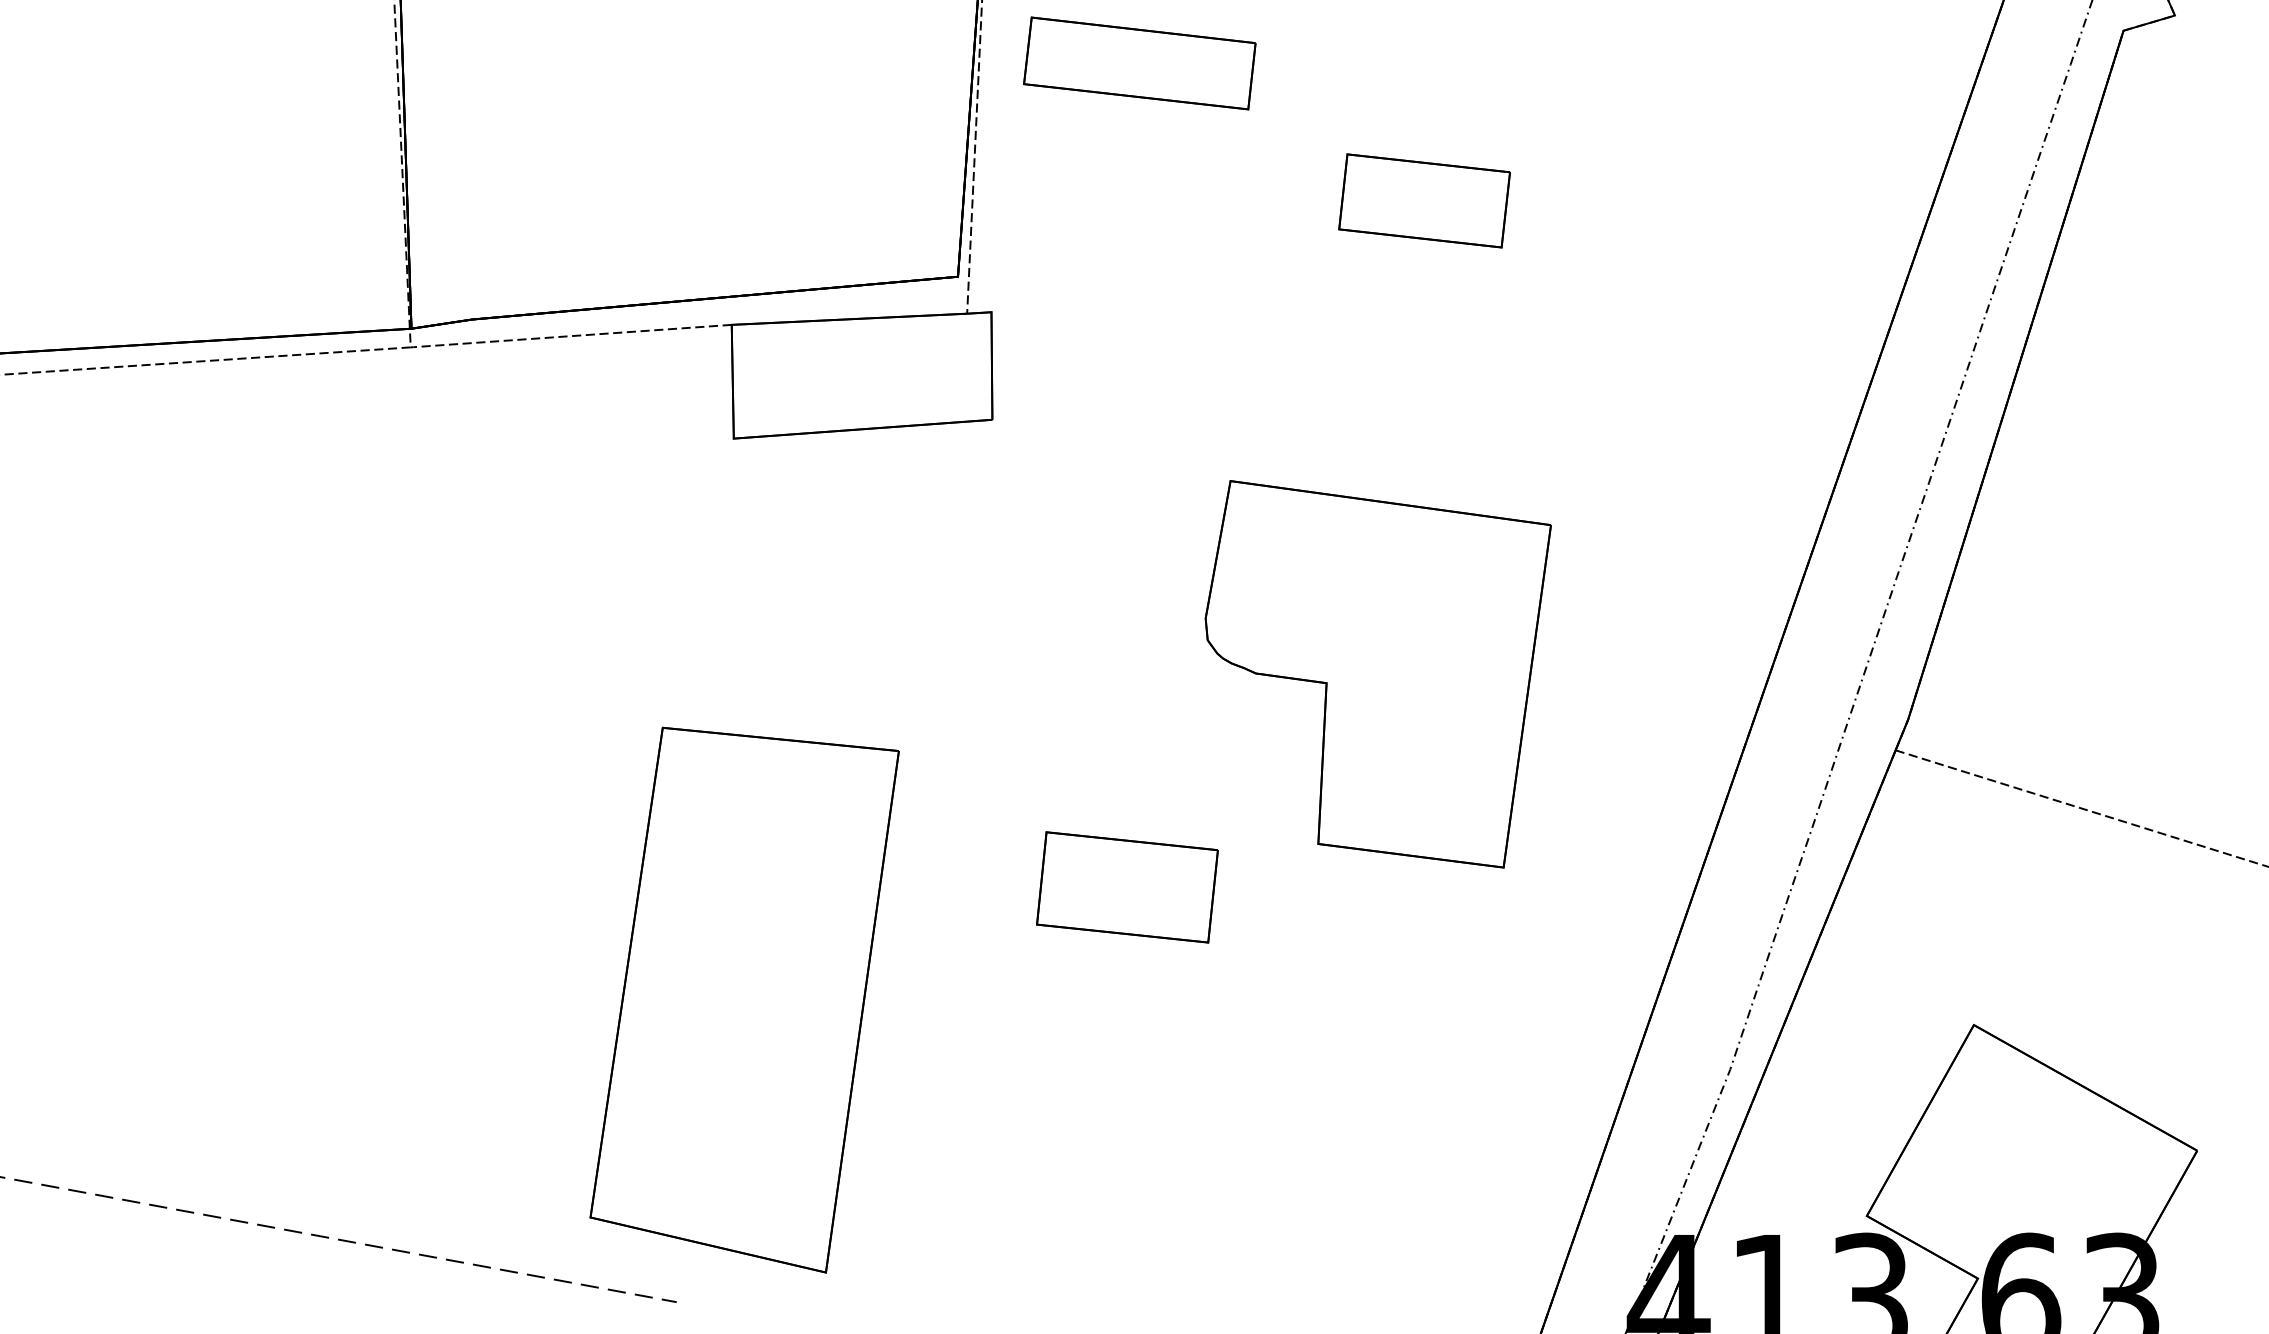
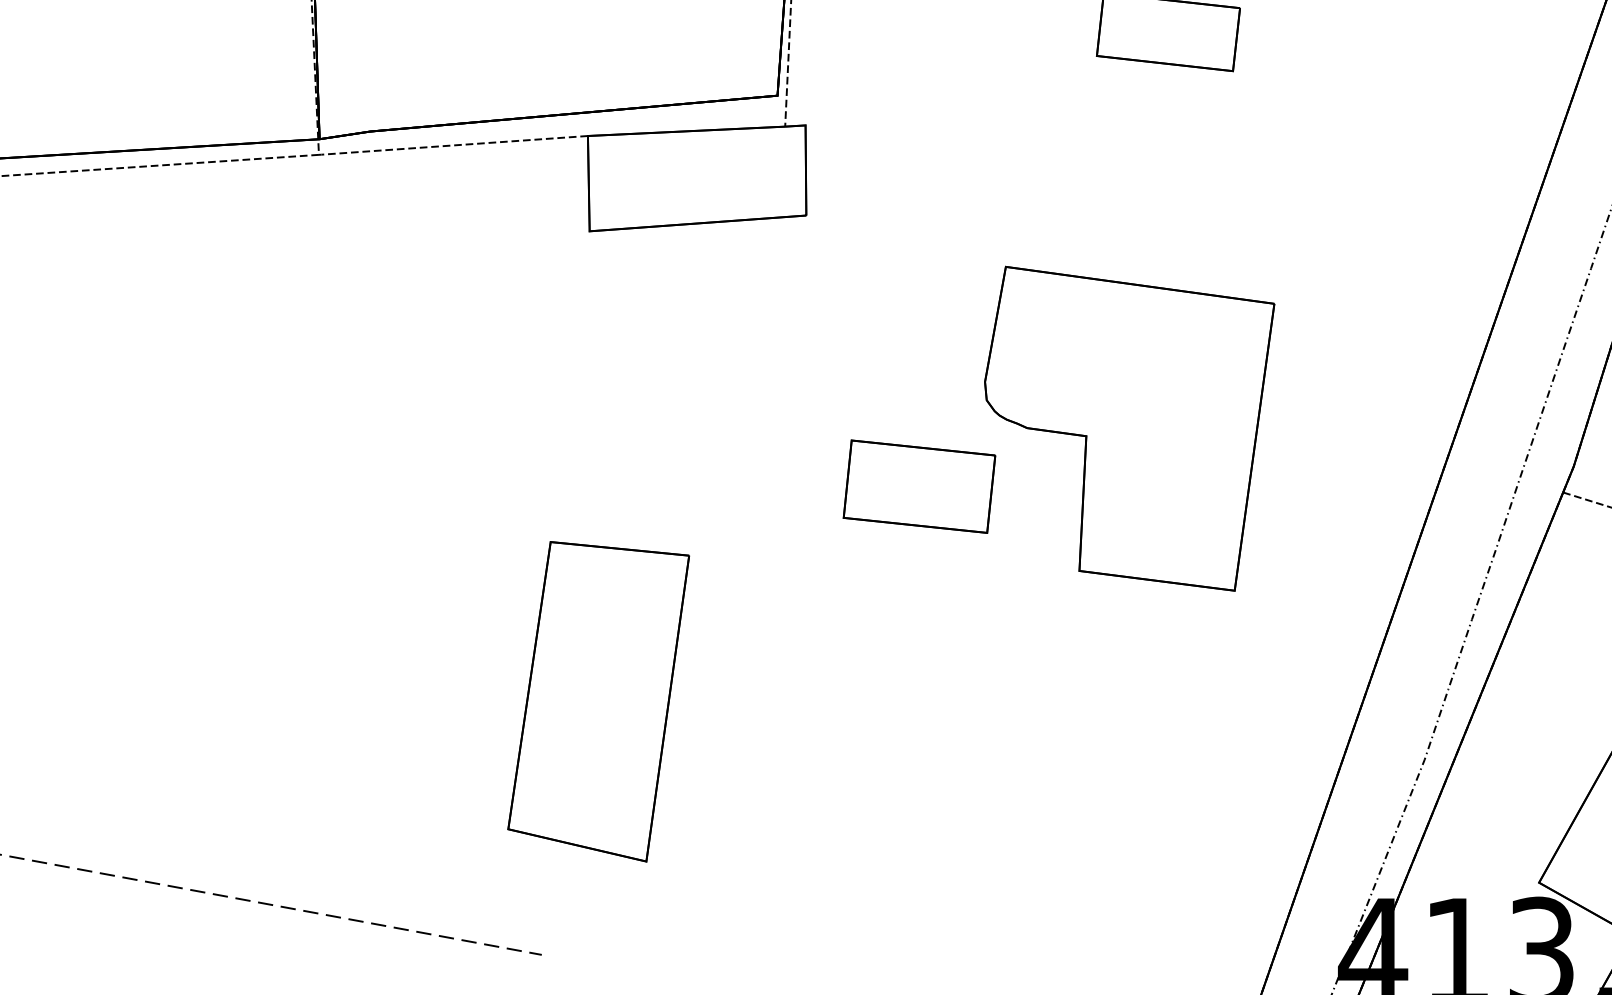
part: (1127, 887) -> (919, 486), moved
part: (744, 999) -> (598, 701), size x0.7

